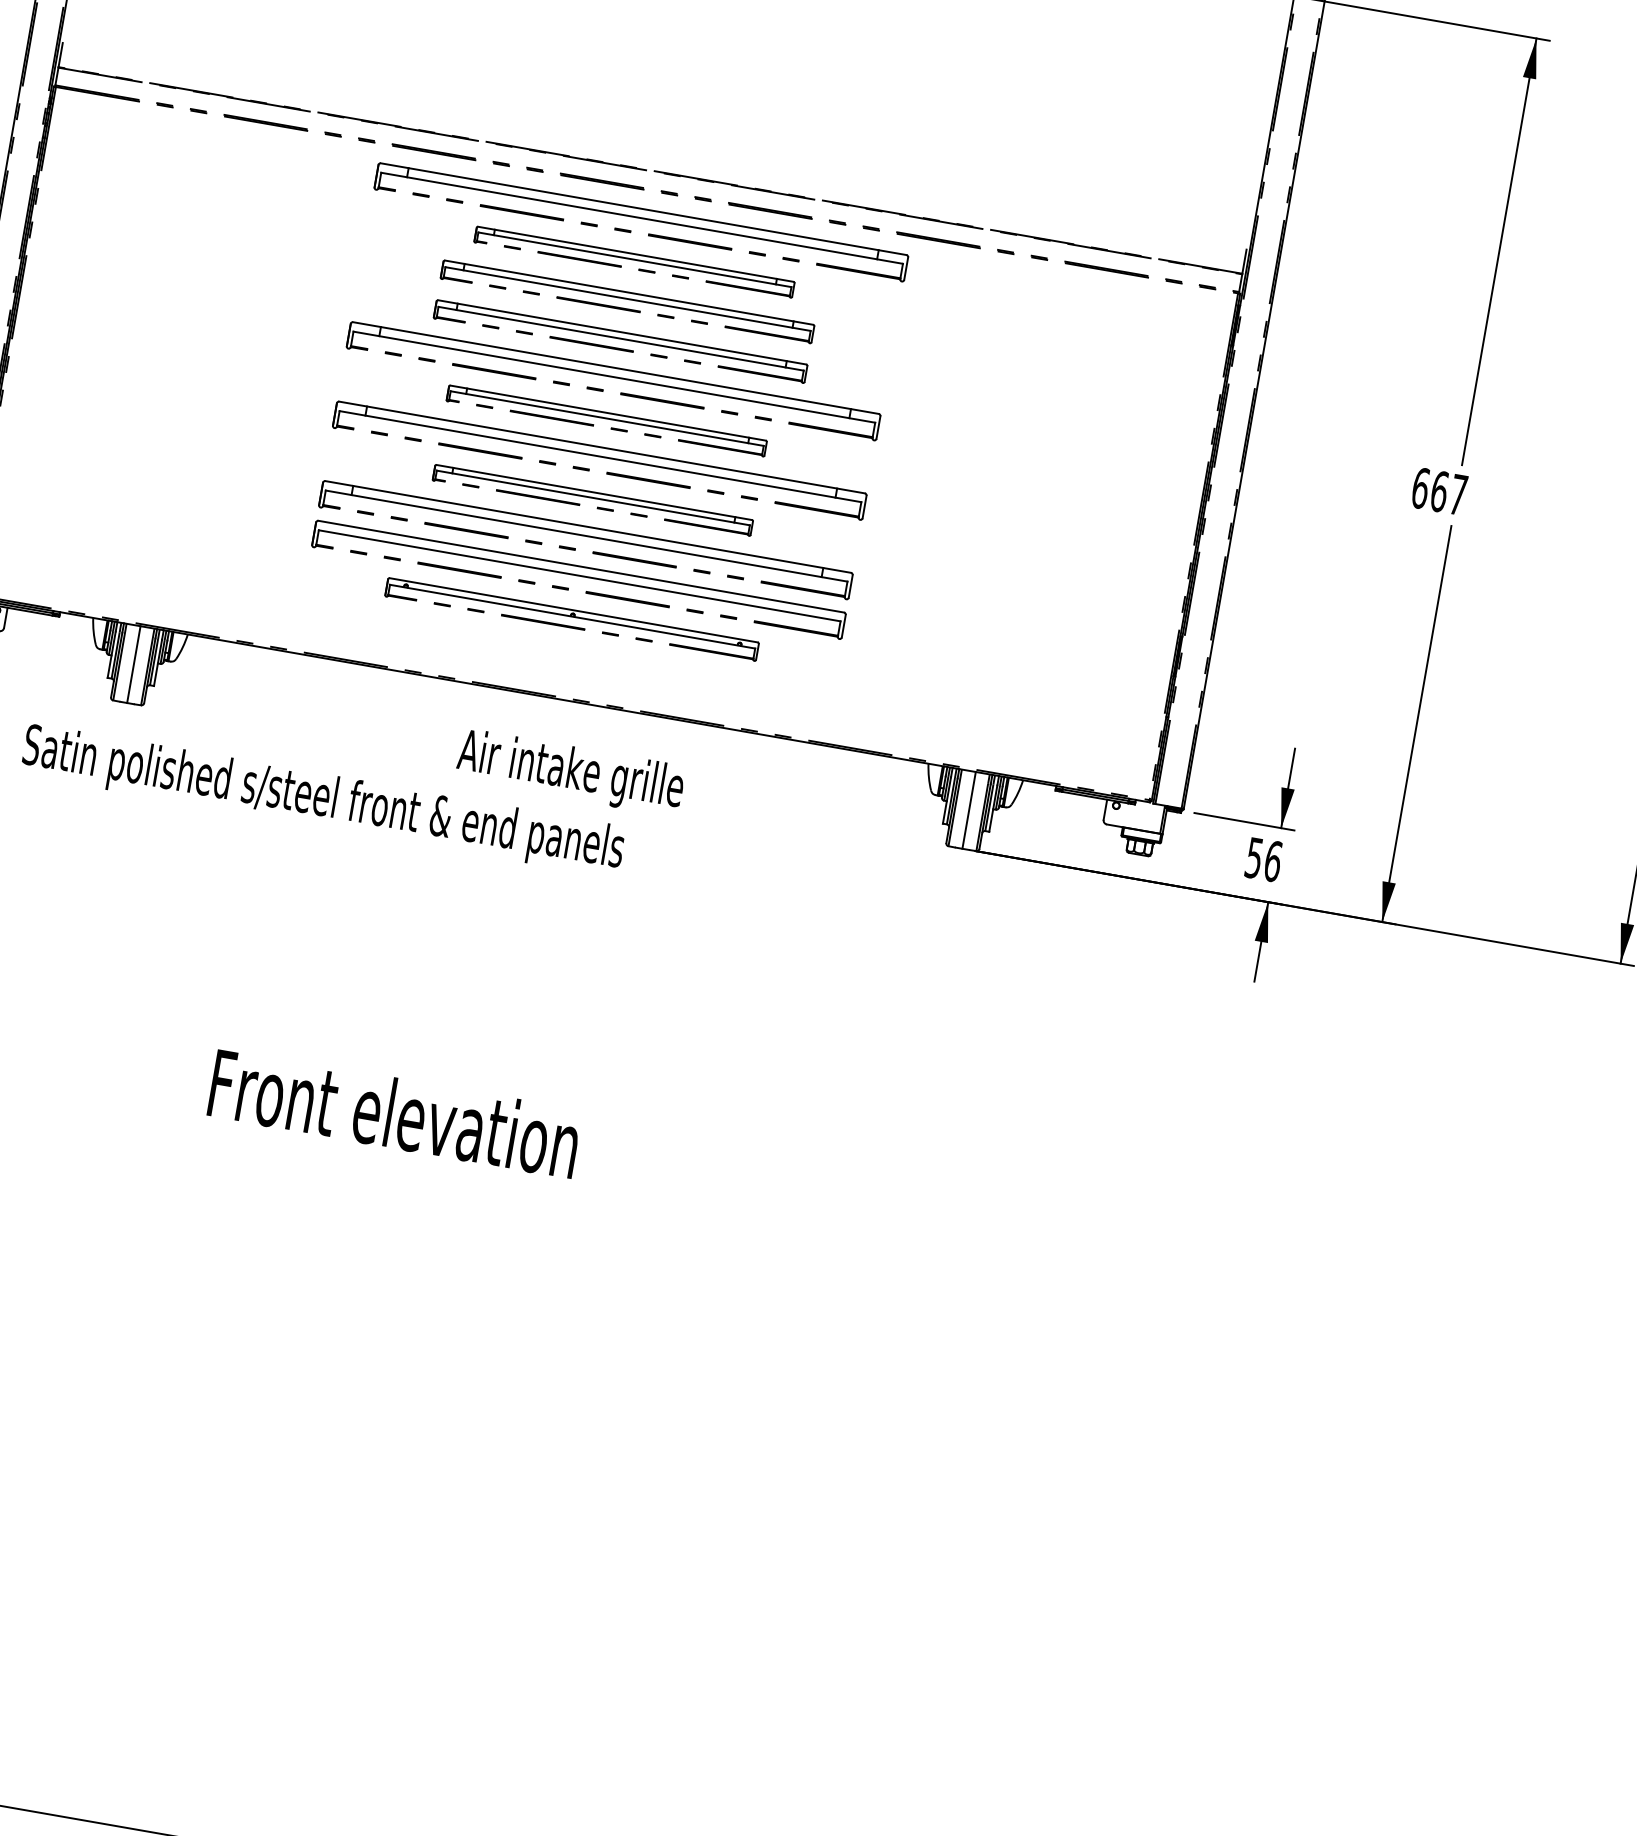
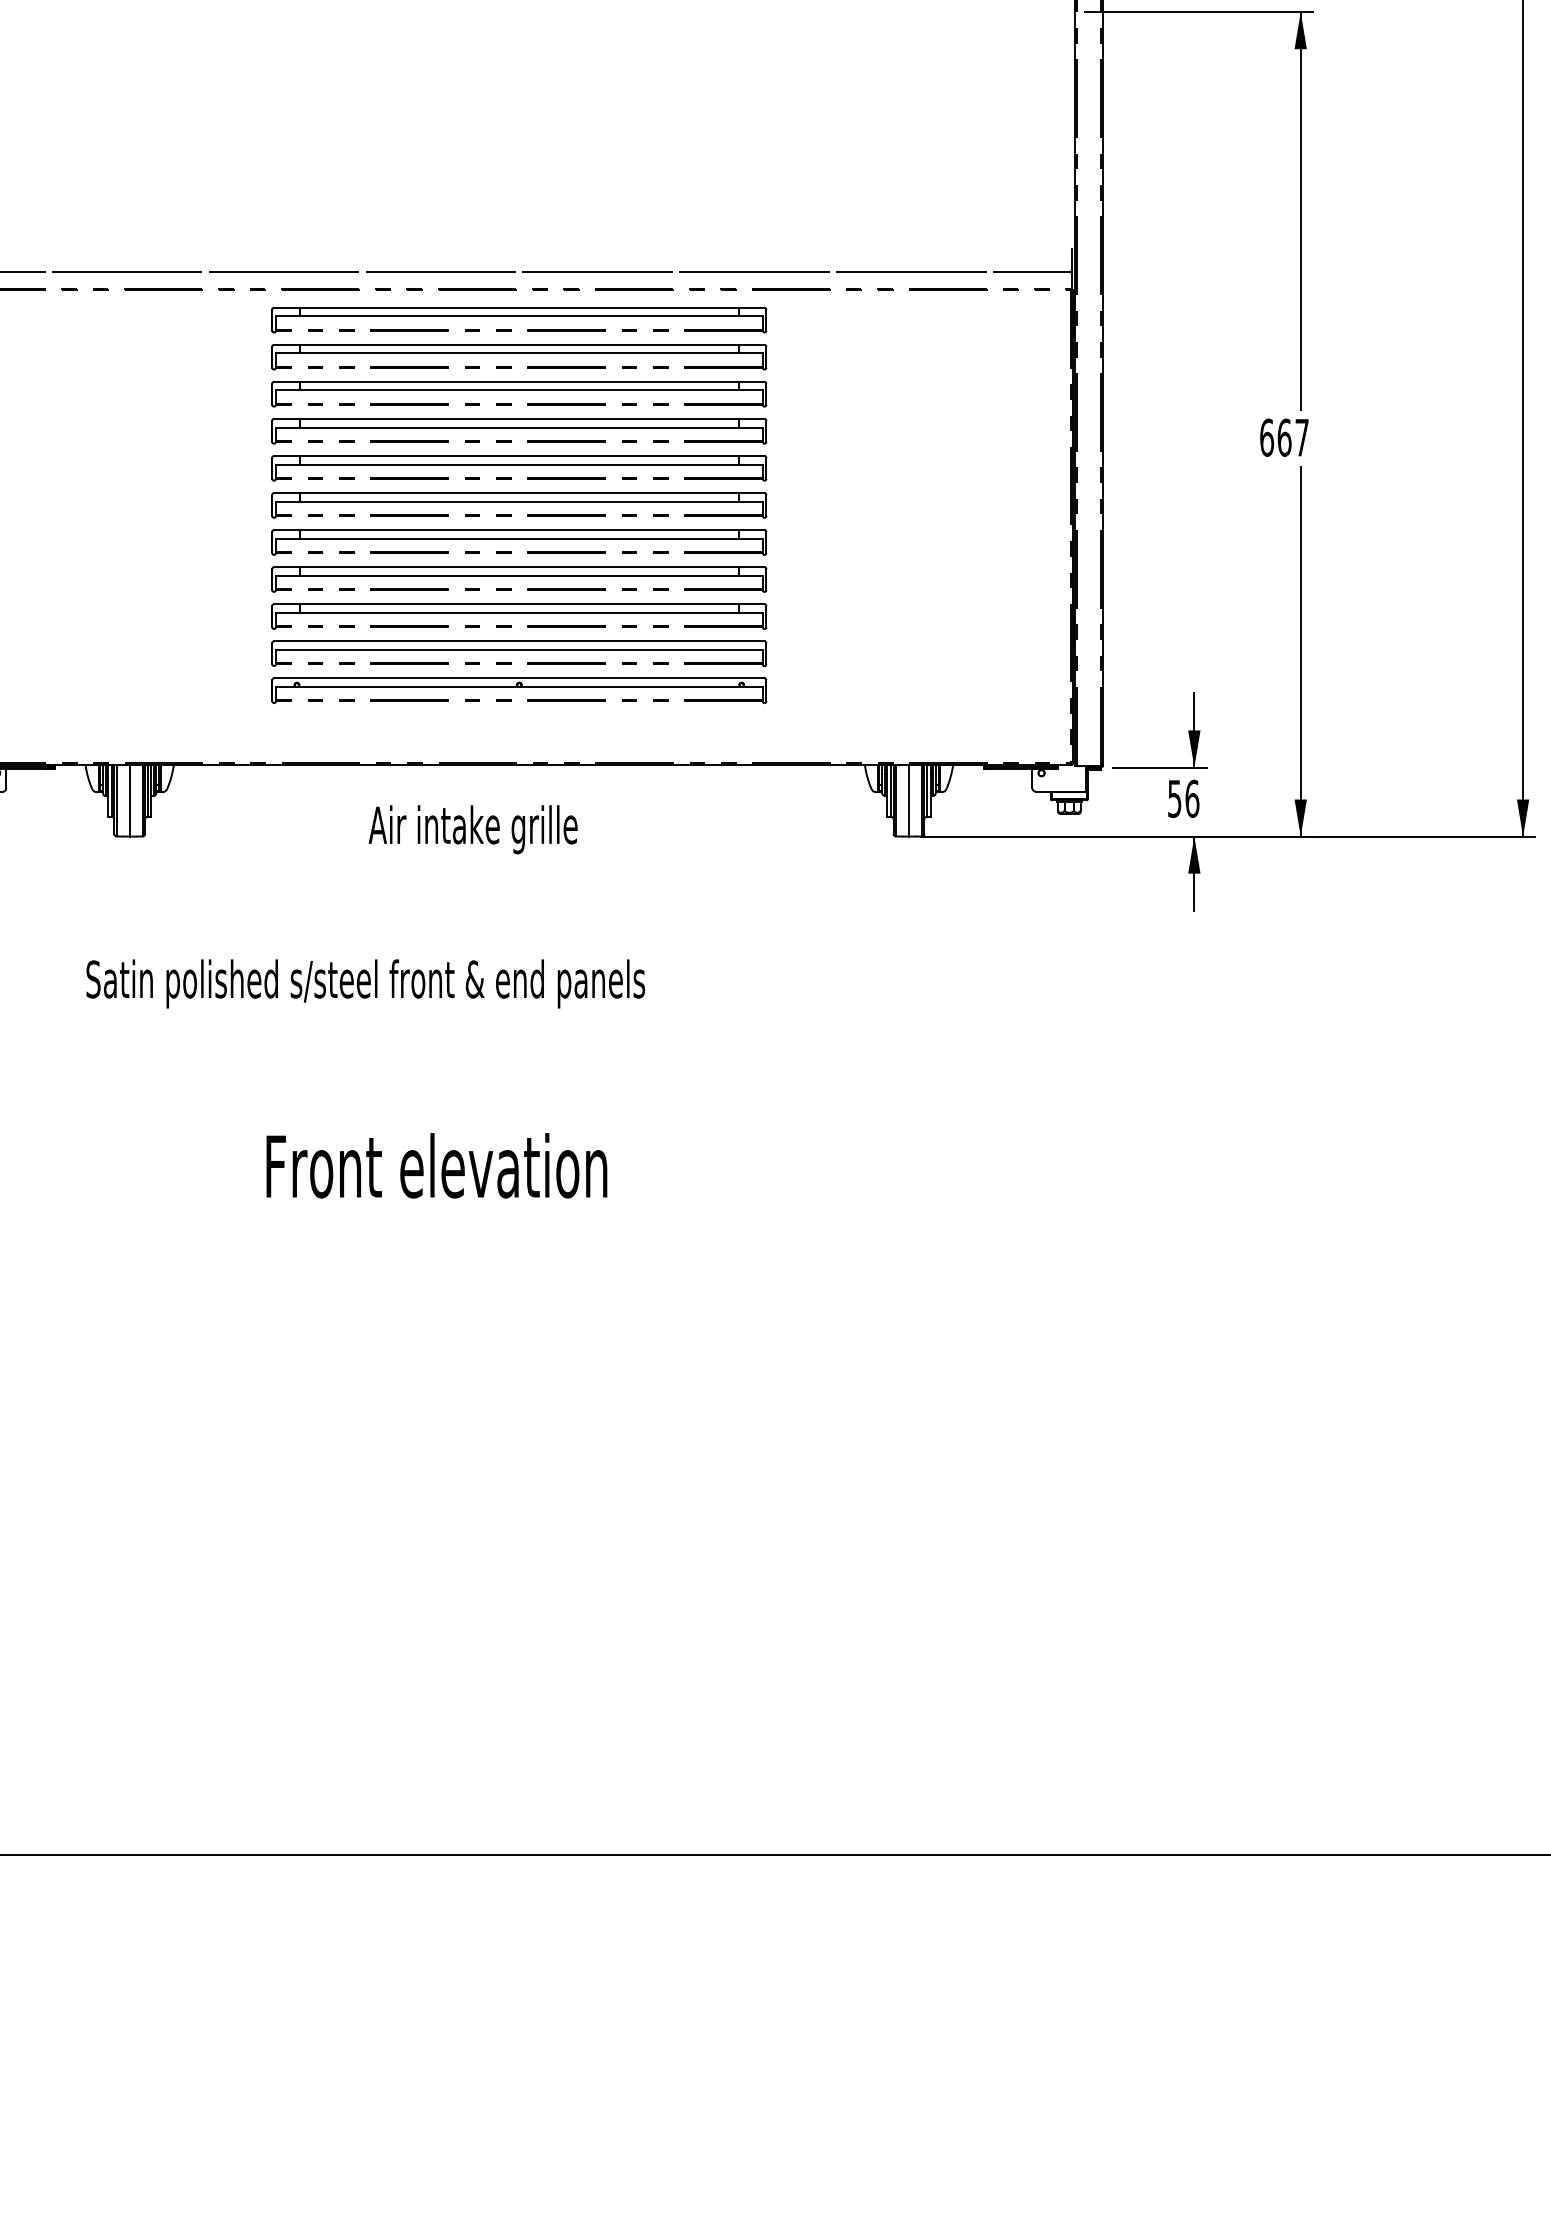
part: (634, 262) -> (519, 357), size x1.67
part: (627, 302) -> (519, 394), size x1.43
part: (620, 341) -> (519, 431), size x1.43
part: (606, 421) -> (519, 505), size x1.67
part: (593, 500) -> (519, 579), size x1.67
part: (572, 619) -> (519, 690), size x1.43
text: (569, 772) -> (472, 829), moved
text: (323, 800) -> (365, 983), moved

